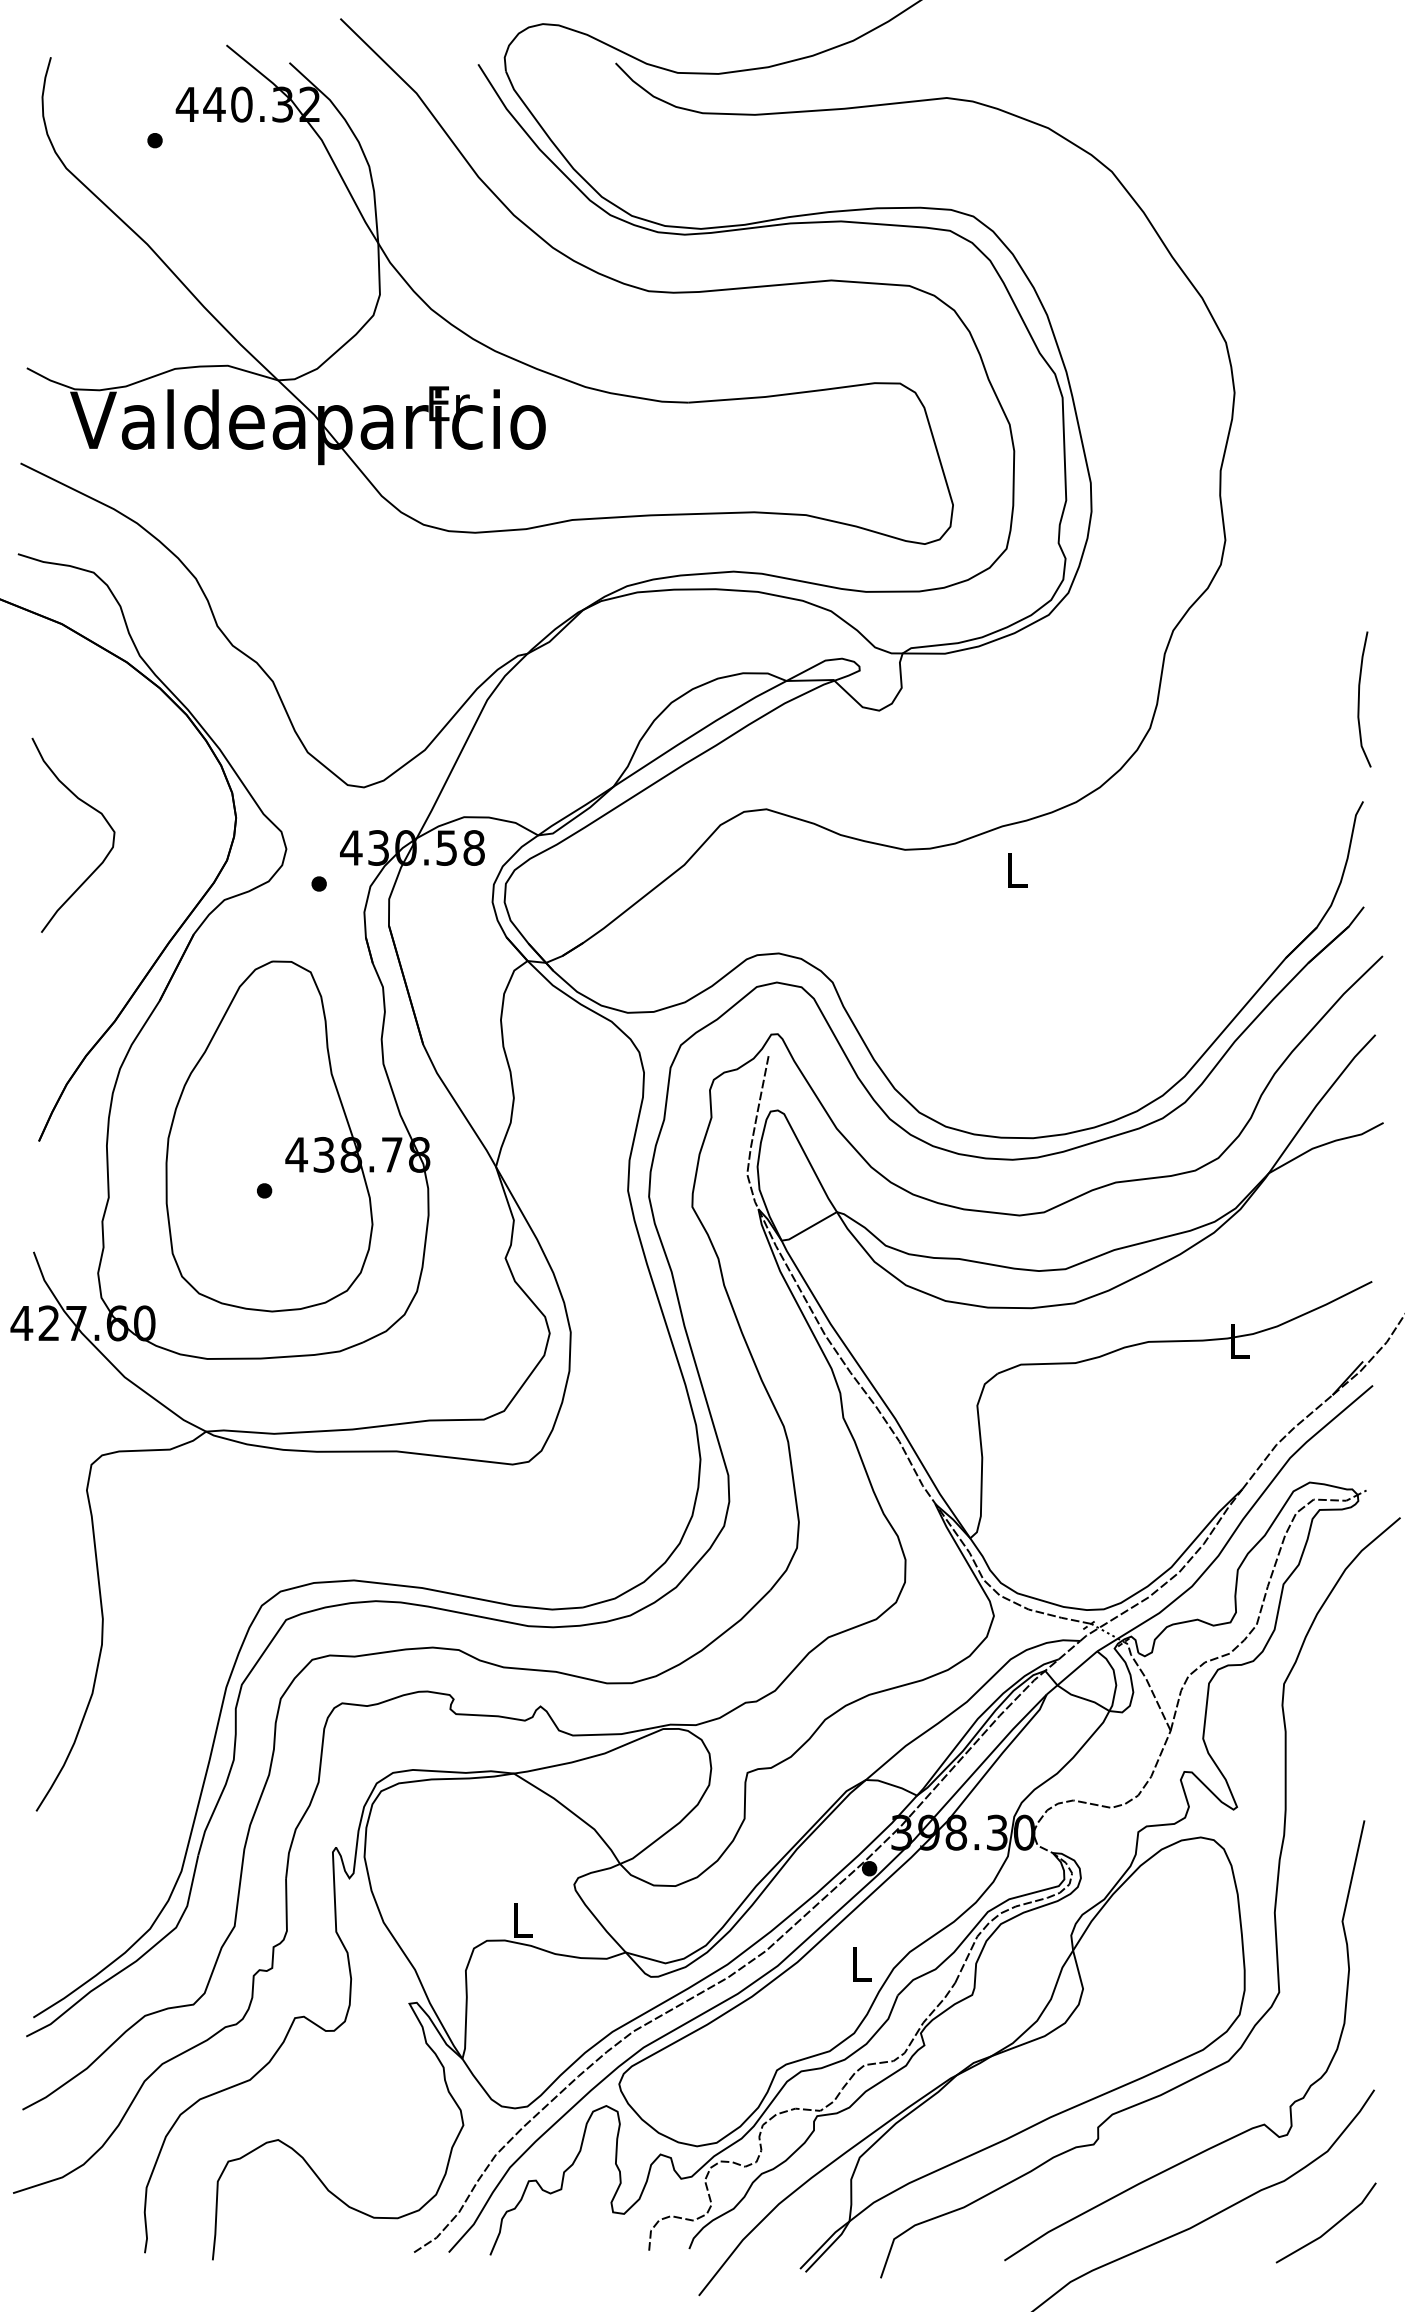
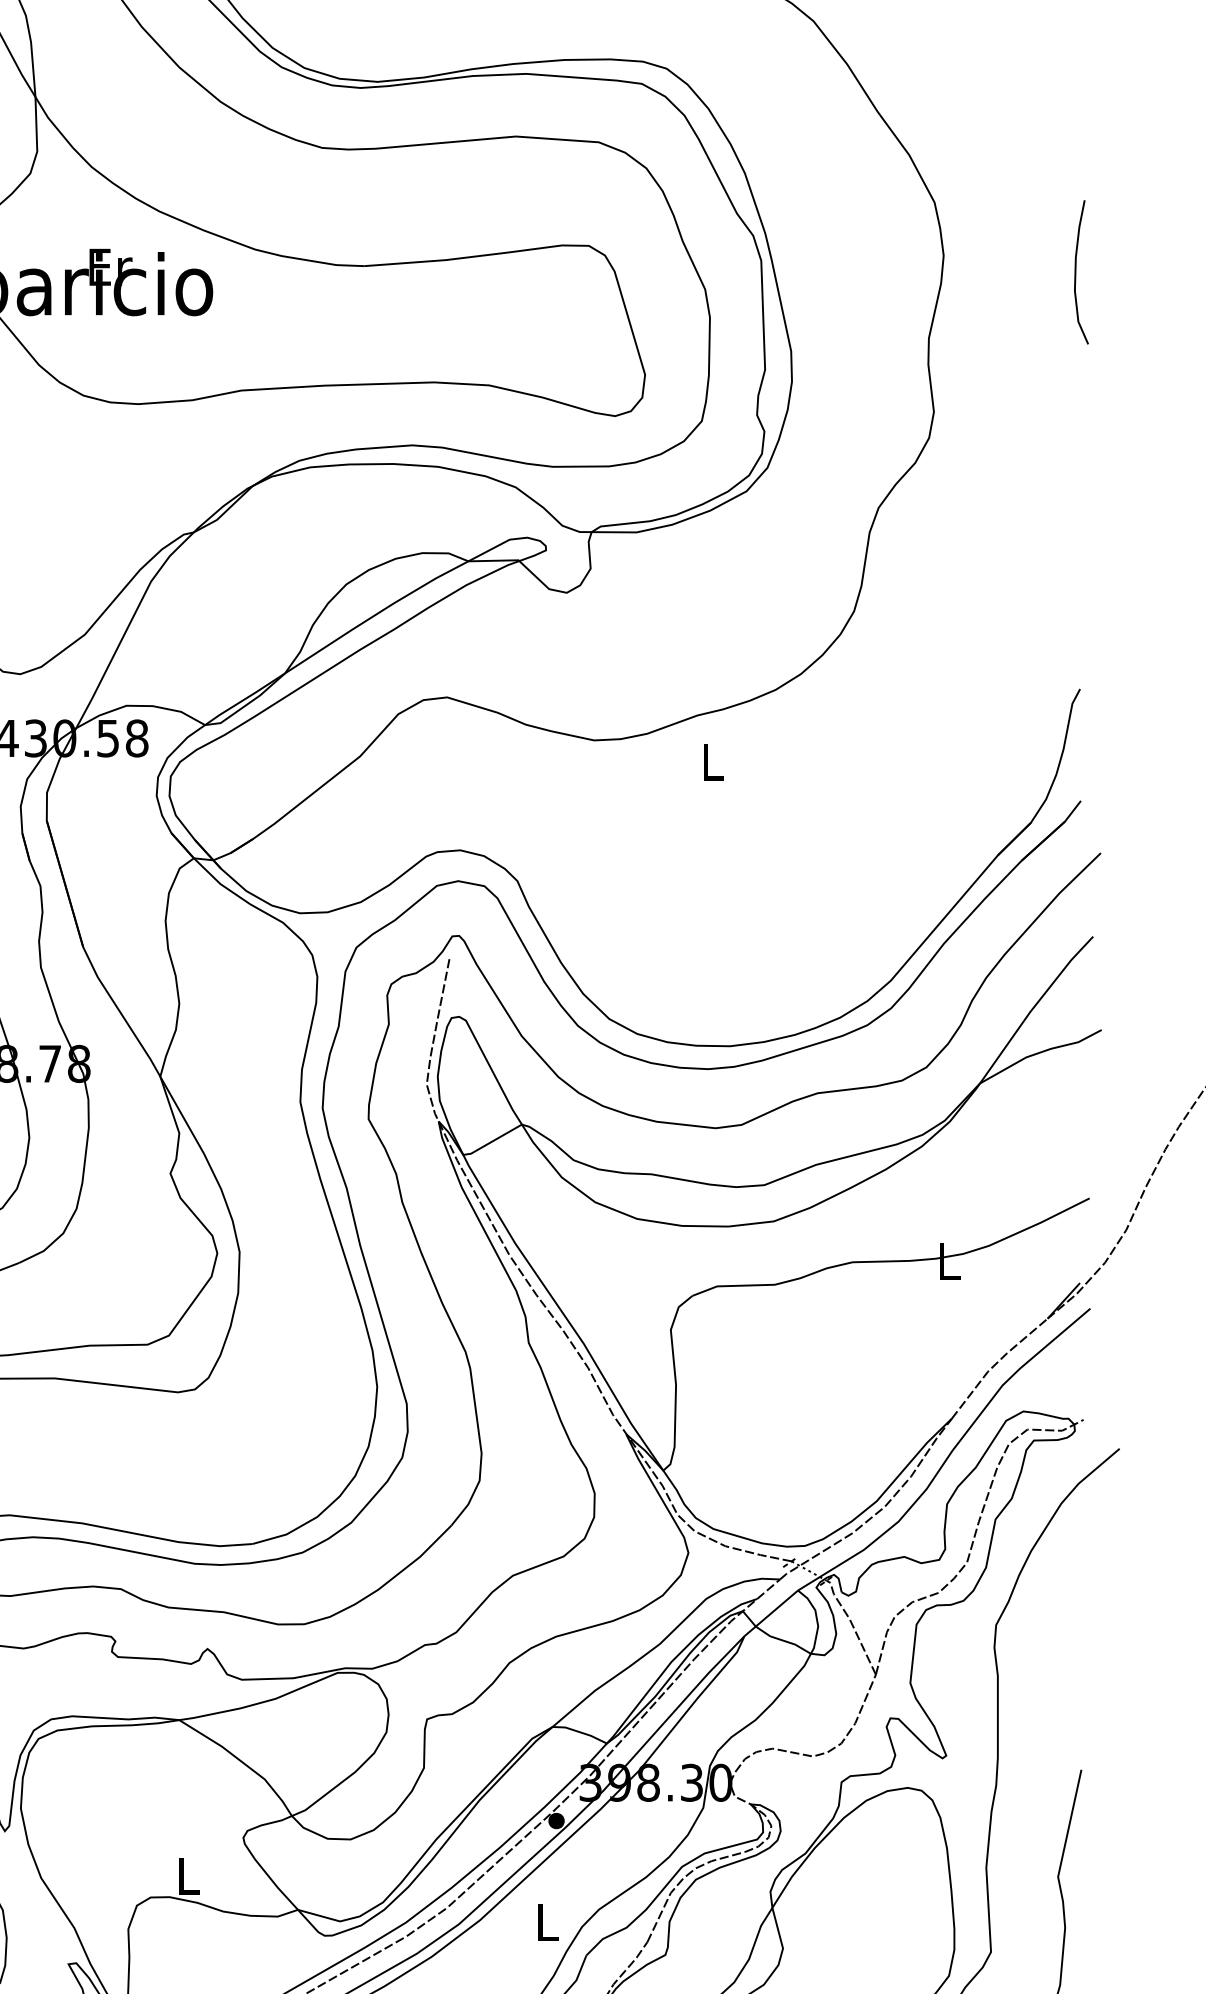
curve: (1359, 699) -> (1076, 272), moved

